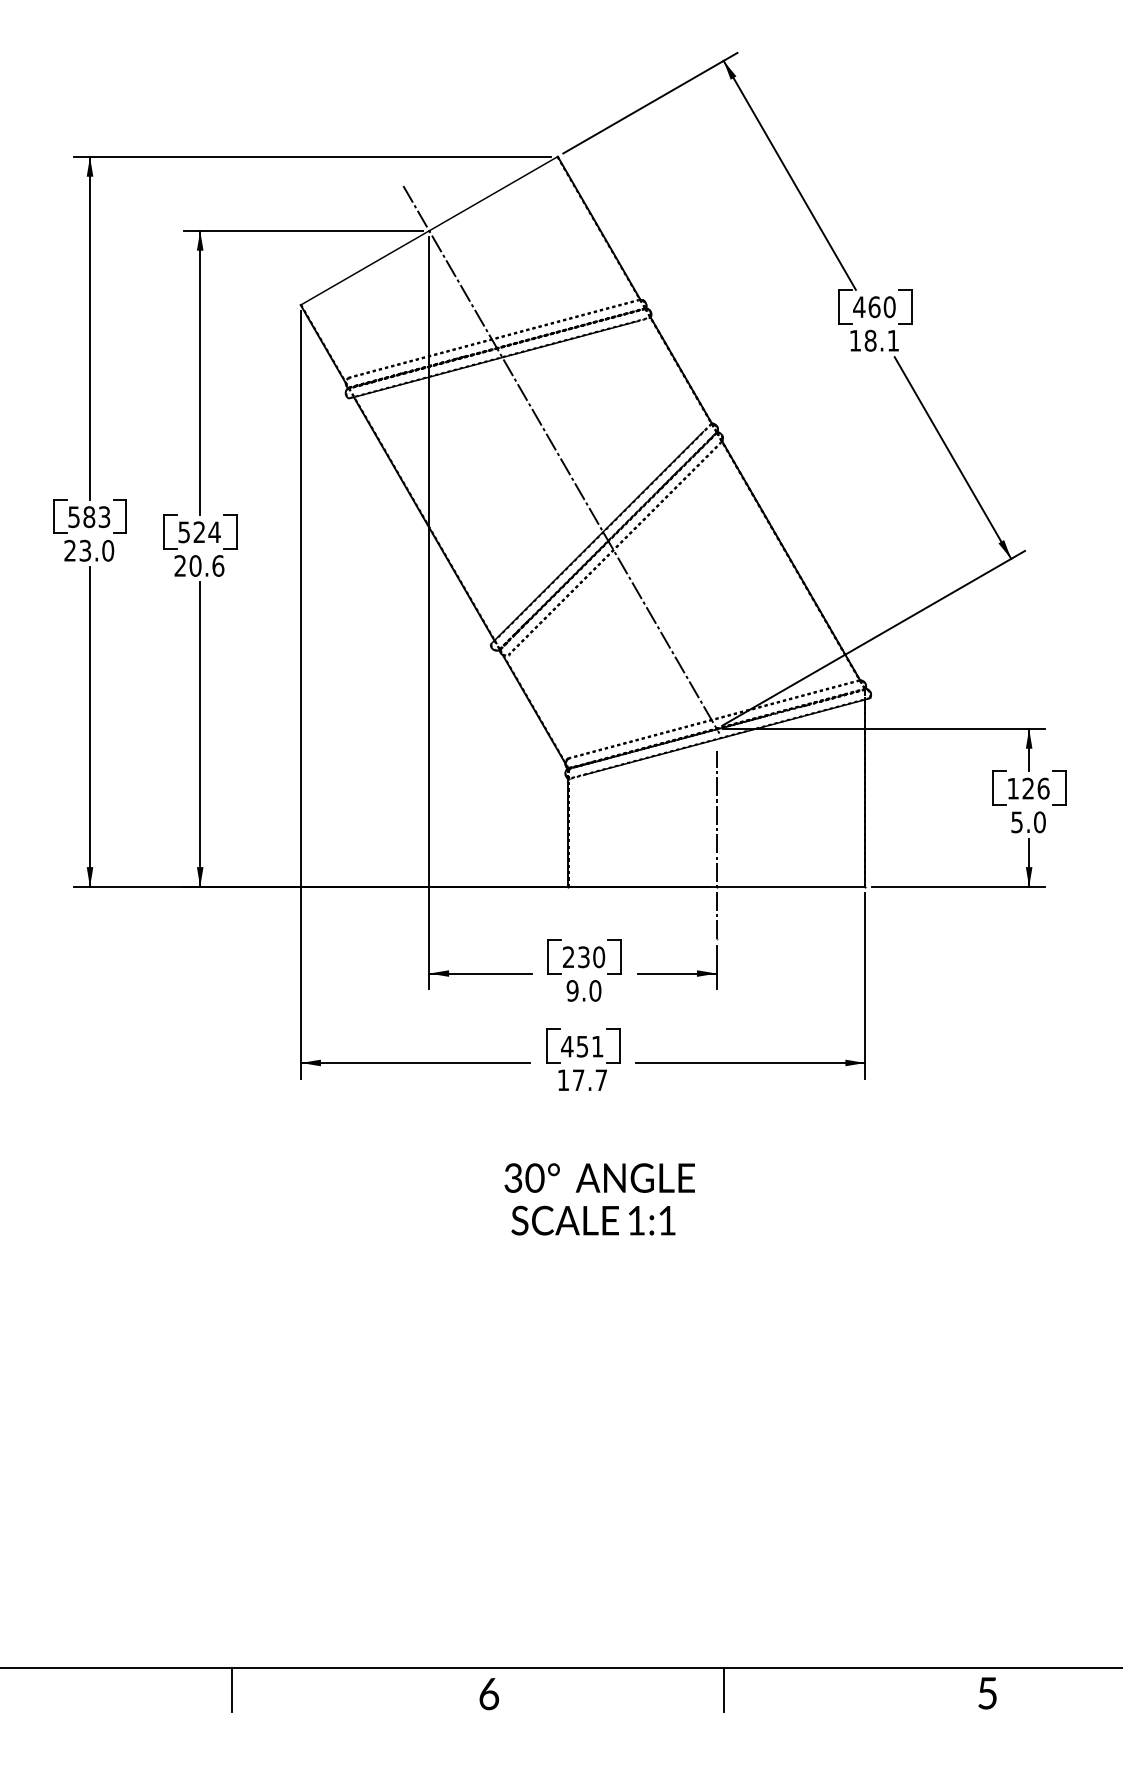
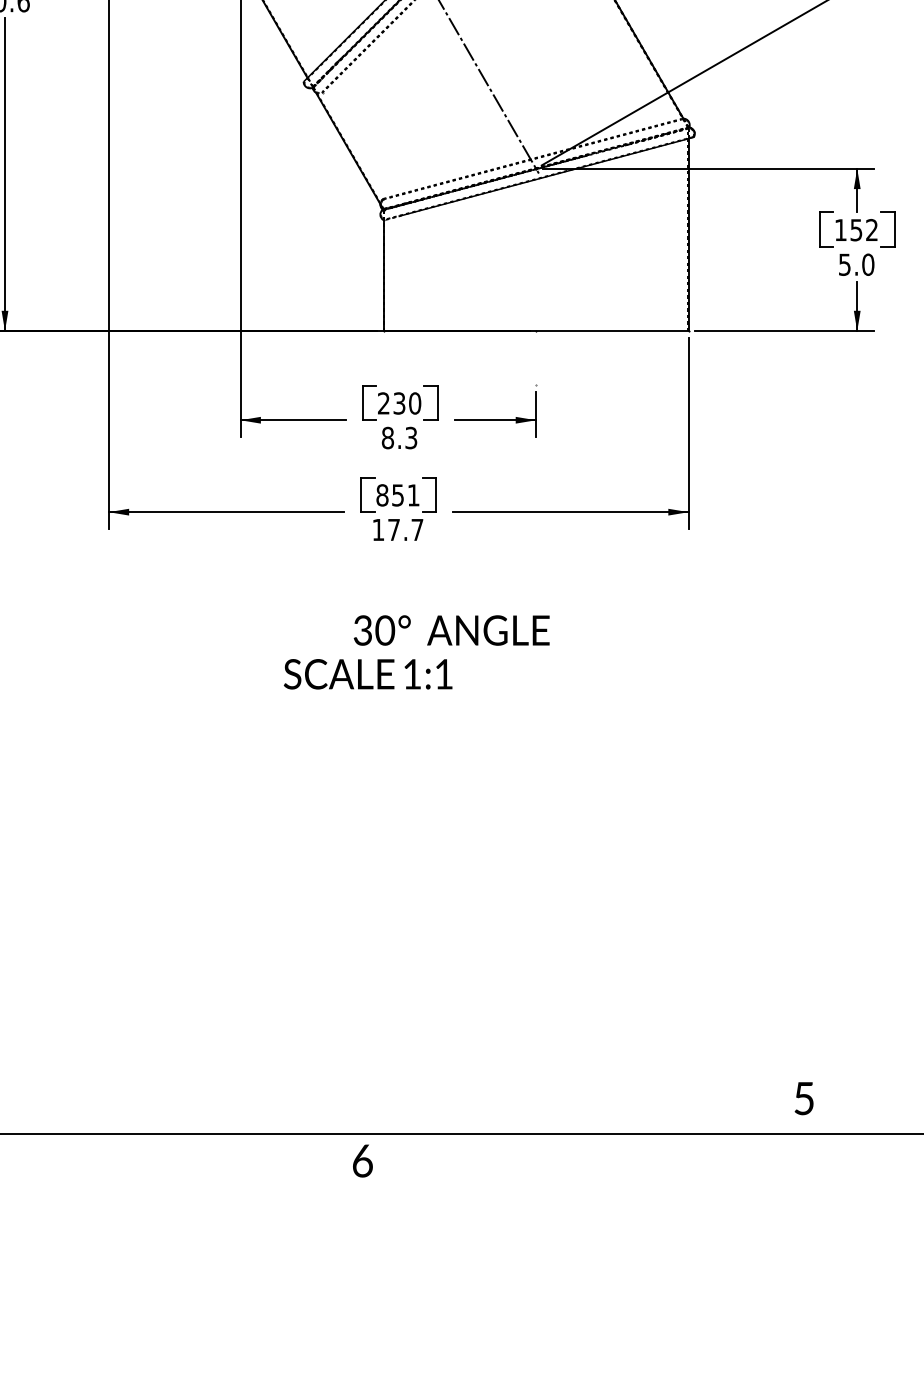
text: (1035, 788) -> (863, 229), 126 -> 152
line: (716, 844) -> (535, 287), removed
text: (583, 990) -> (399, 437), 9.0 -> 8.3
text: (567, 1046) -> (382, 495), 451 -> 851
text: (599, 1177) -> (451, 629), moved
text: (593, 1220) -> (368, 674), moved
line: (231, 1689) -> (37, 1156), removed
line: (724, 1689) -> (544, 1156), removed
text: (987, 1693) -> (804, 1098), moved
text: (488, 1694) -> (362, 1161), moved

